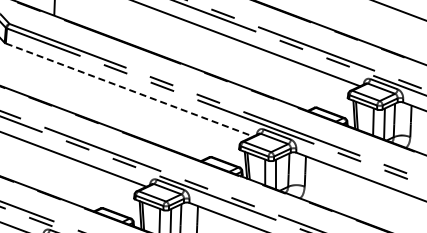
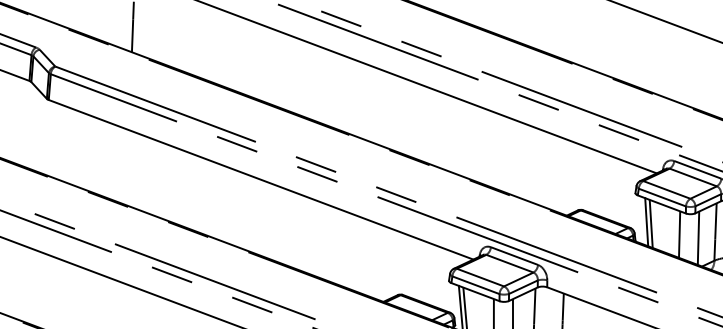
line: (130, 90) -> (262, 180), dashed -> solid

